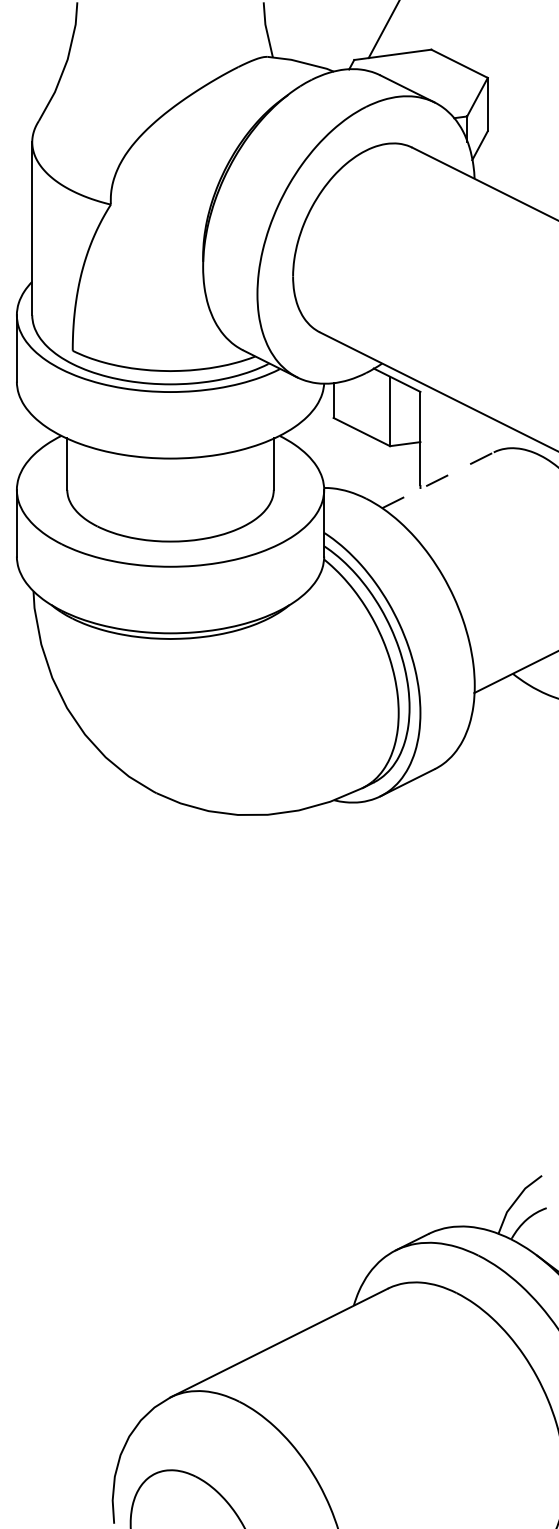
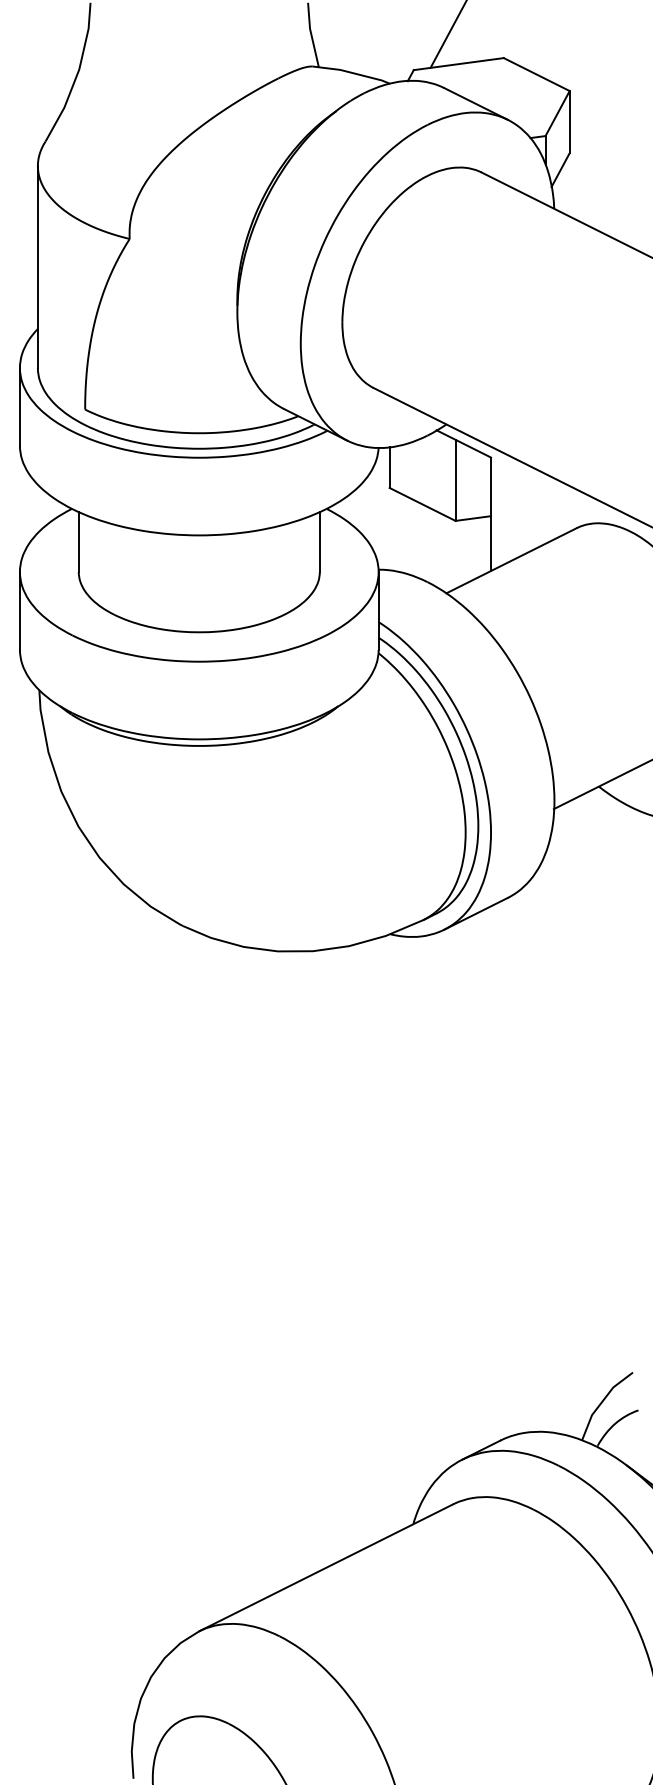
line: (438, 480) -> (512, 560), dashed -> solid

